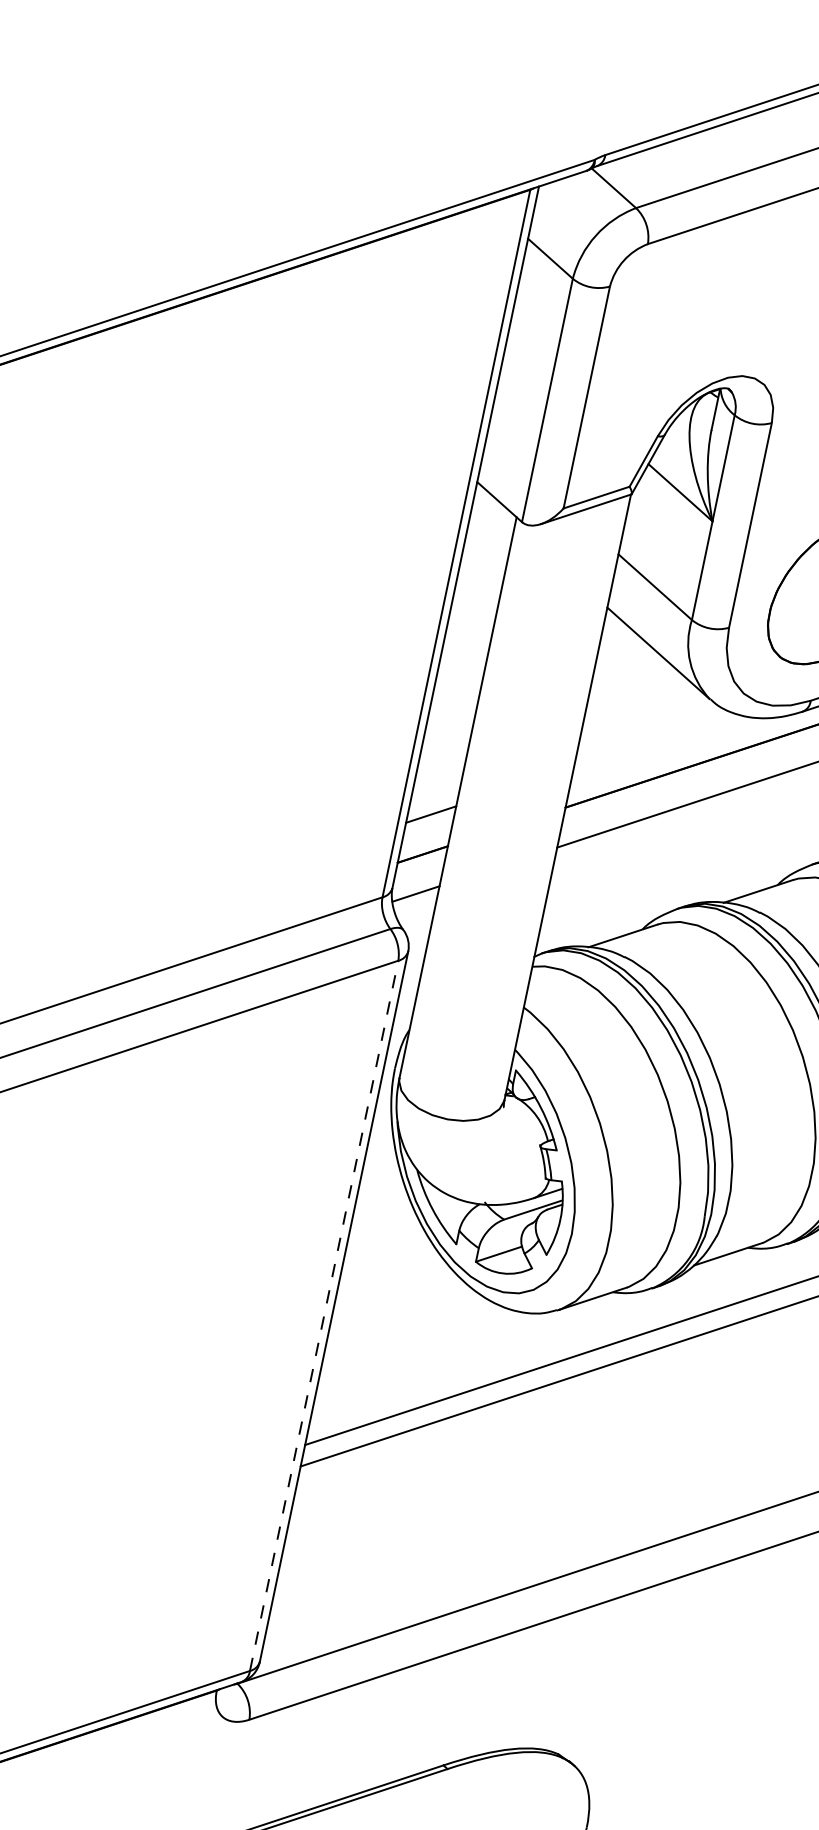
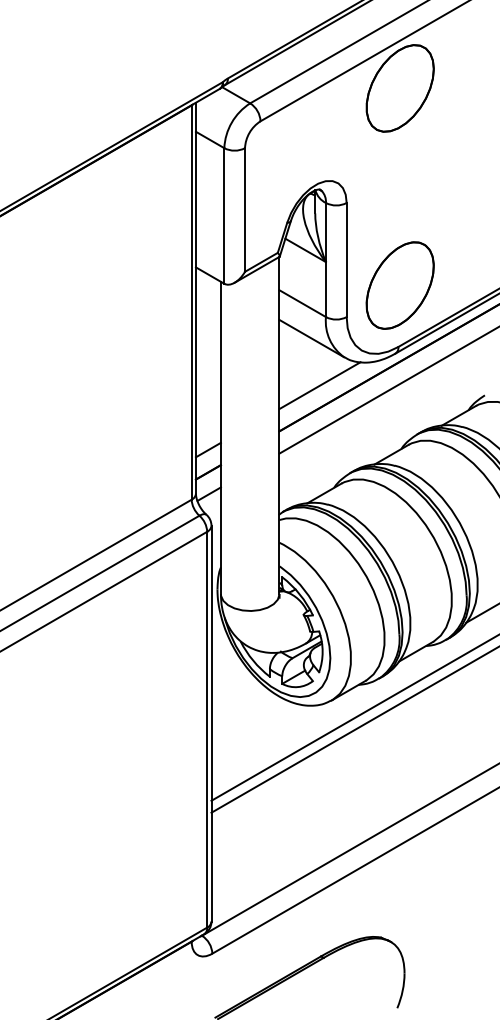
line: (654, 740) -> (319, 385), added
line: (324, 1315) -> (207, 729), dashed -> solid

